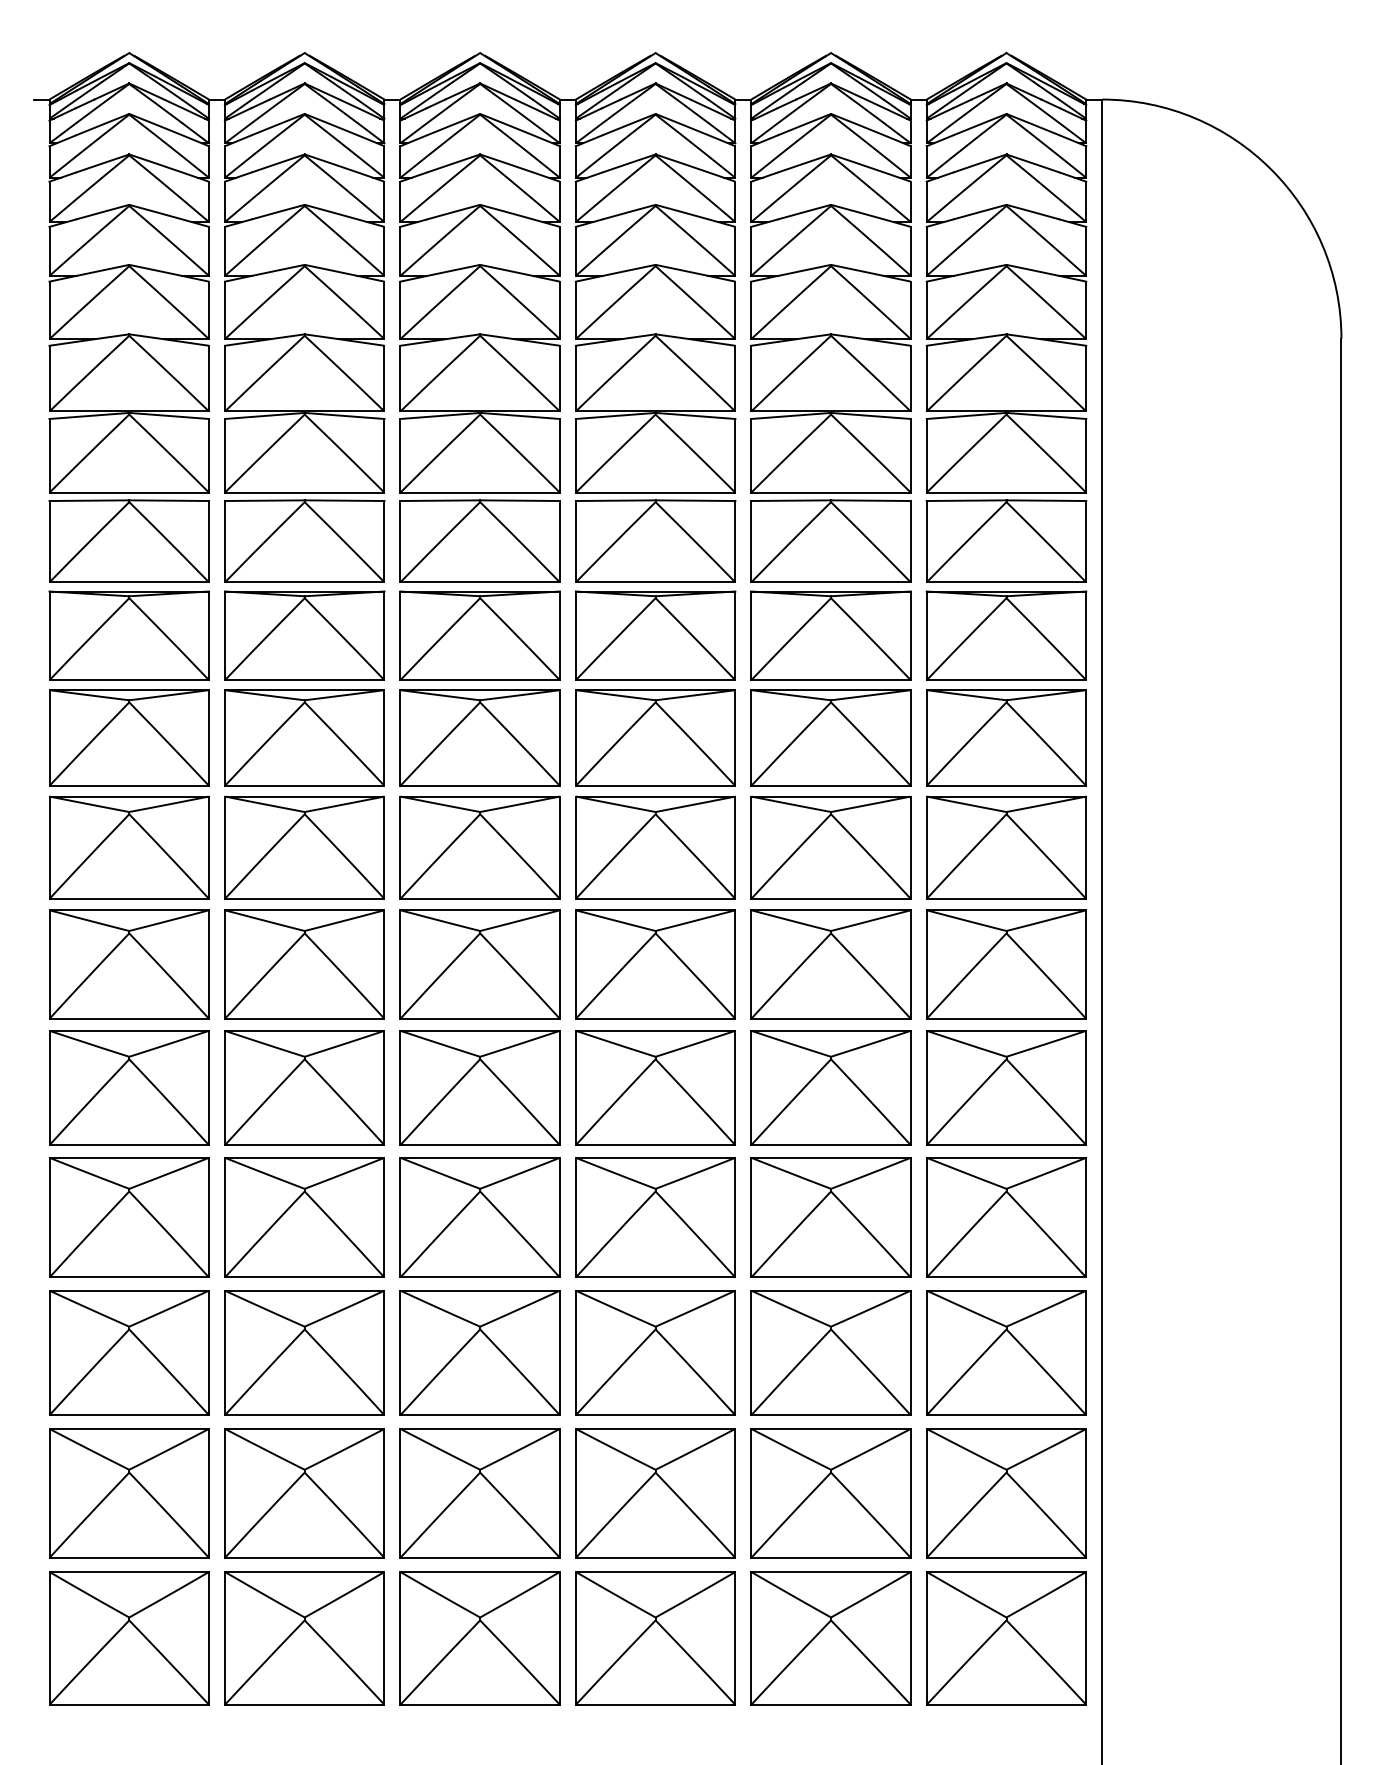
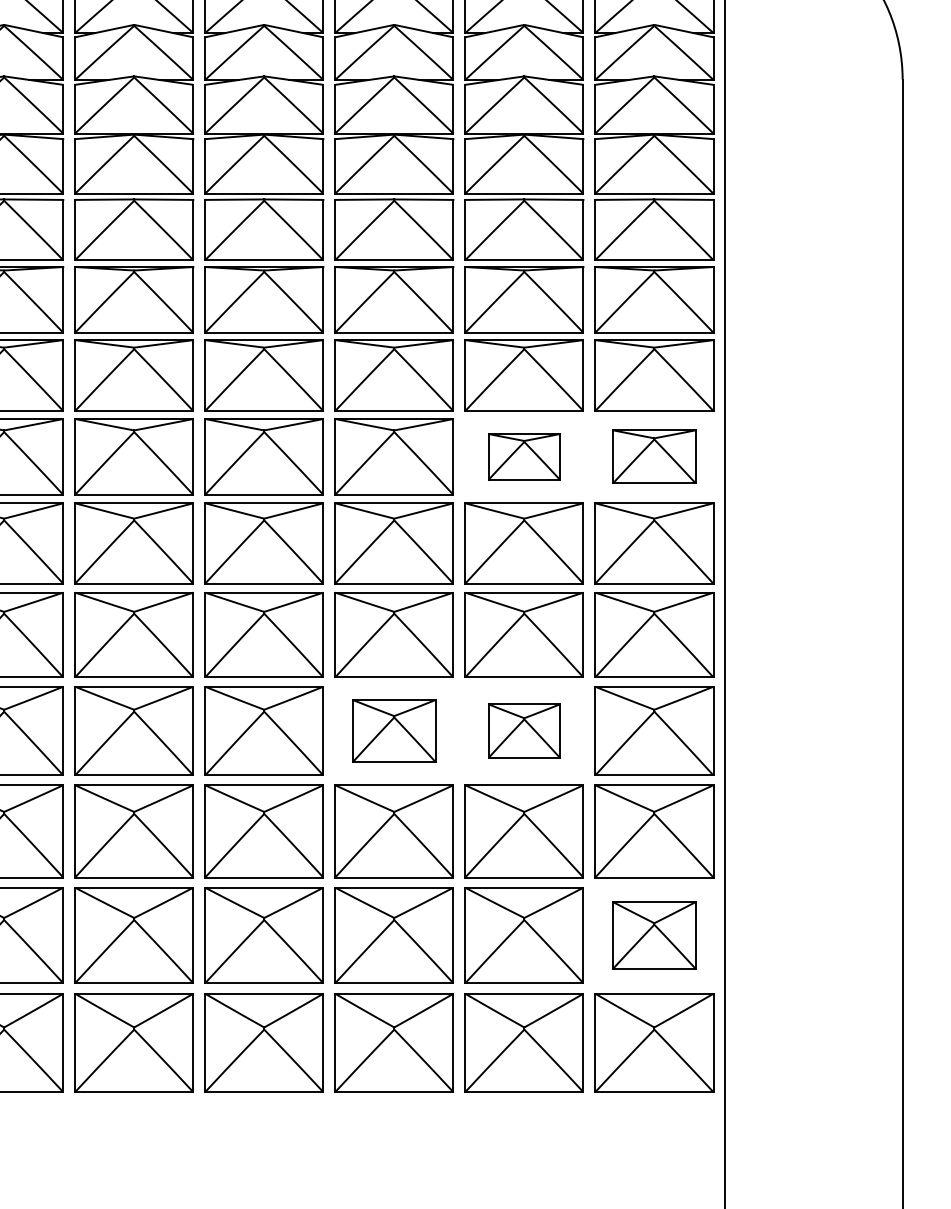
part: (830, 847) -> (523, 456), size x0.6
part: (1006, 847) -> (654, 456), size x0.7
part: (655, 1217) -> (394, 730), size x0.7
part: (830, 1217) -> (523, 730), size x0.6
part: (1006, 1493) -> (654, 935), size x0.7

